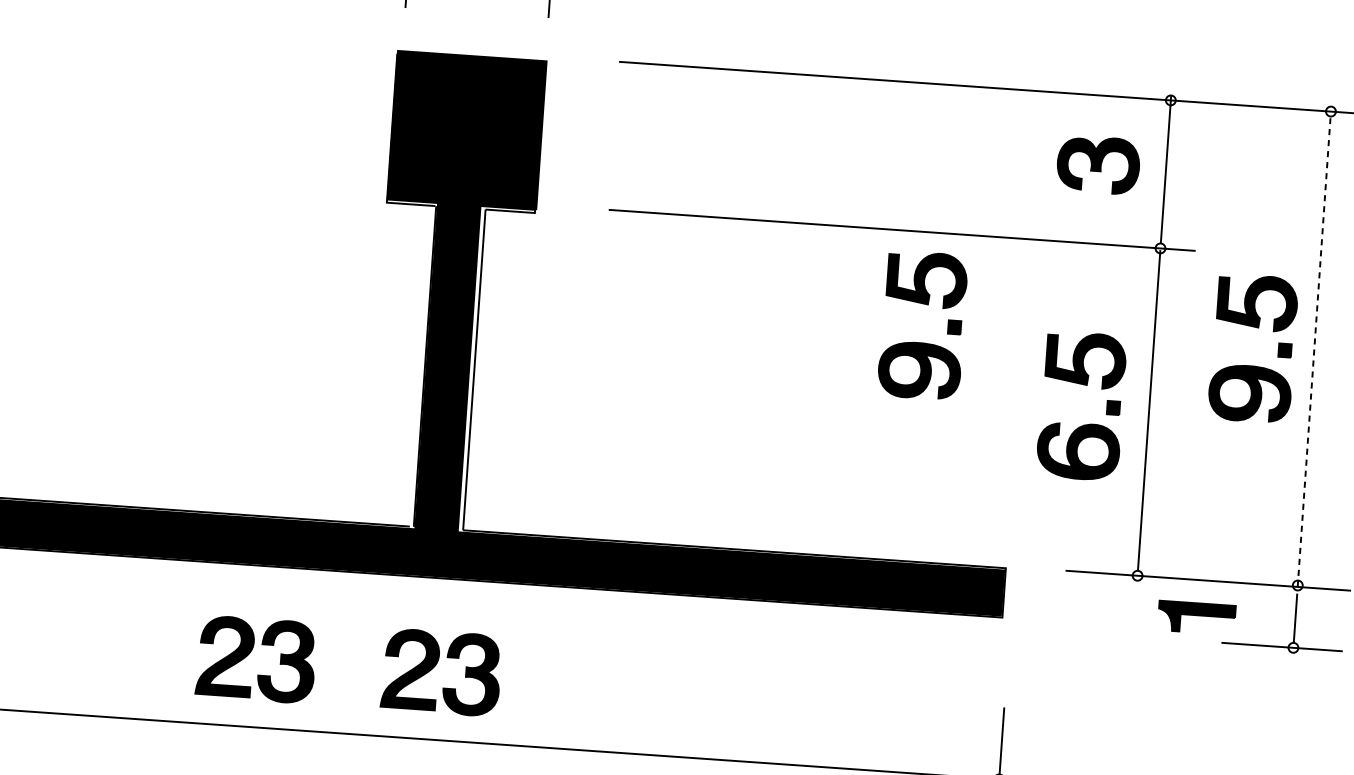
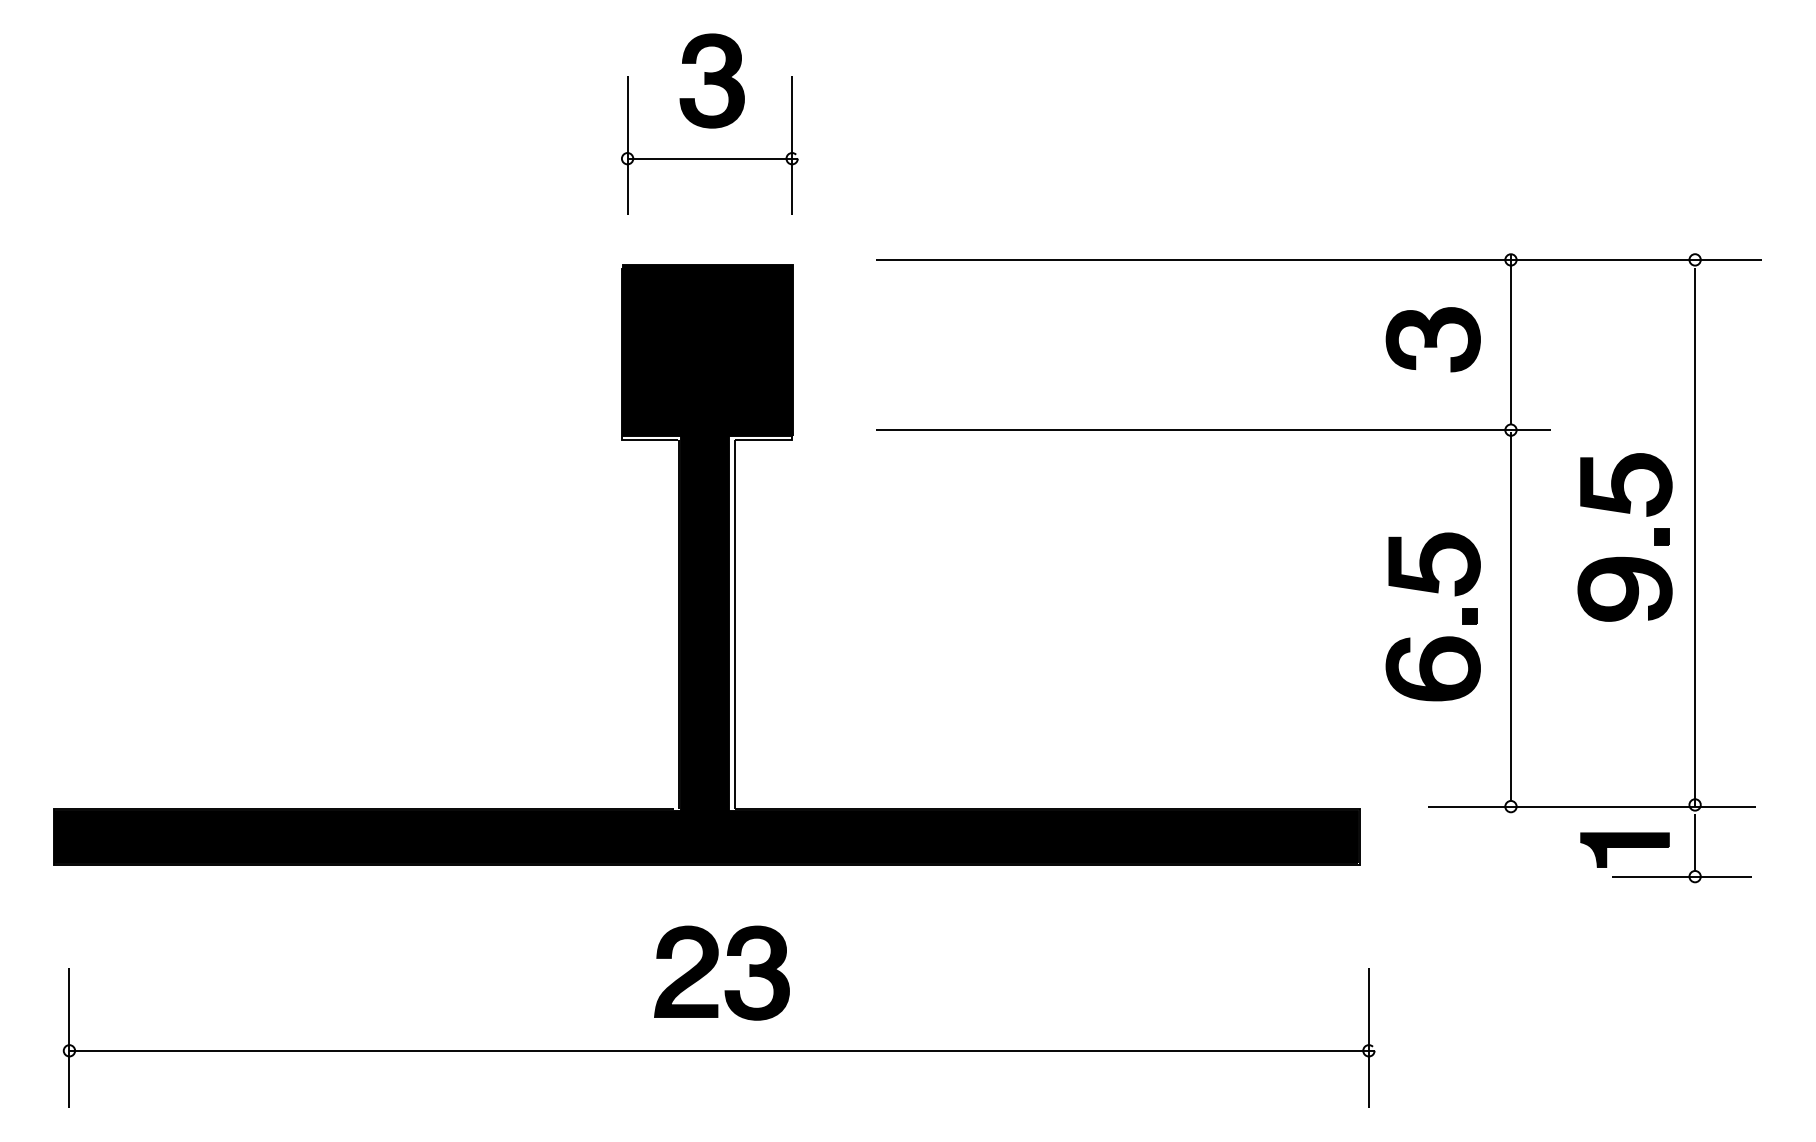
part: (921, 342) -> (1244, 557), removed
line: (1314, 352) -> (1695, 537), dashed -> solid
part: (1196, 617) -> (1624, 849), moved
part: (251, 652) -> (502, 965), removed

